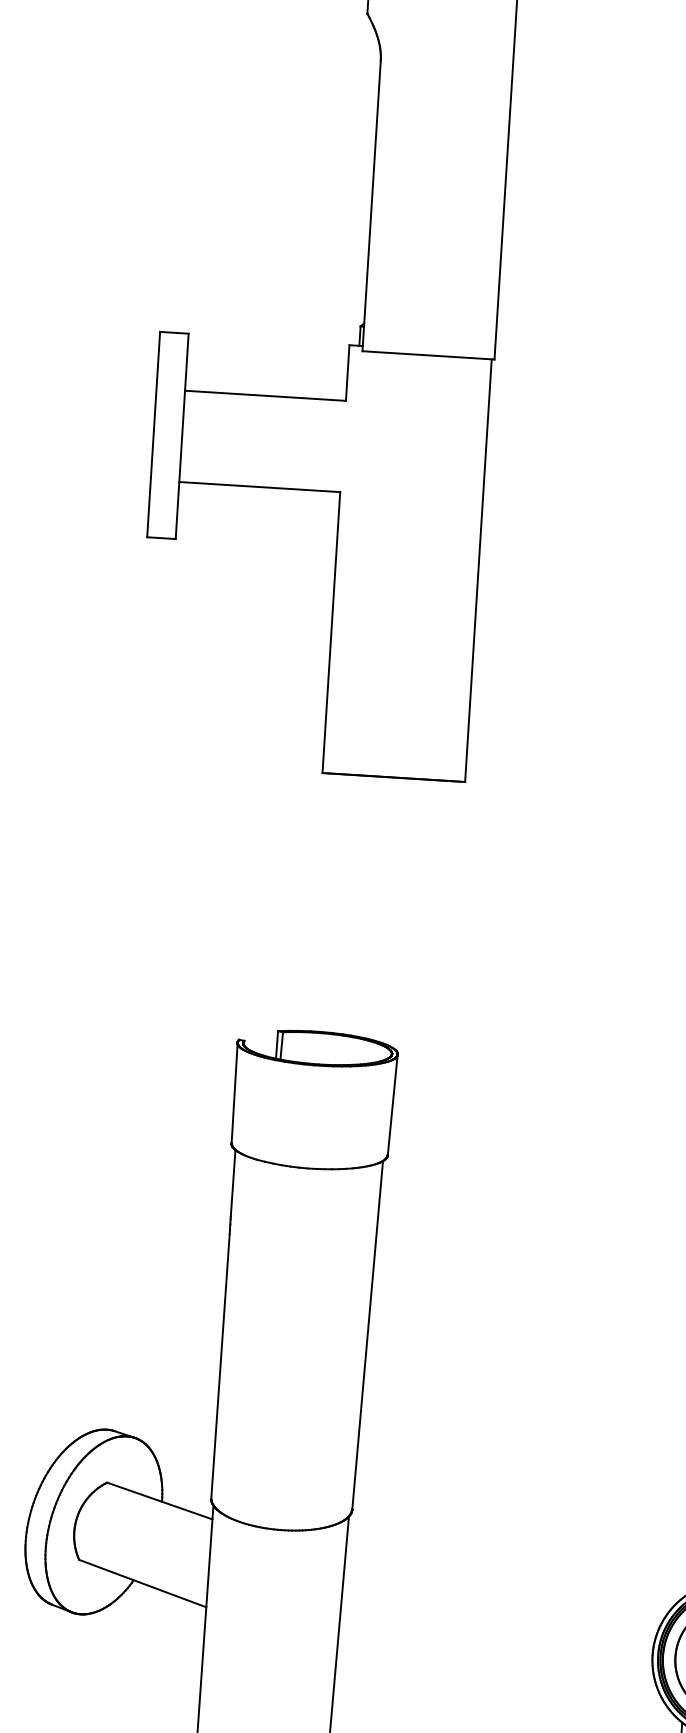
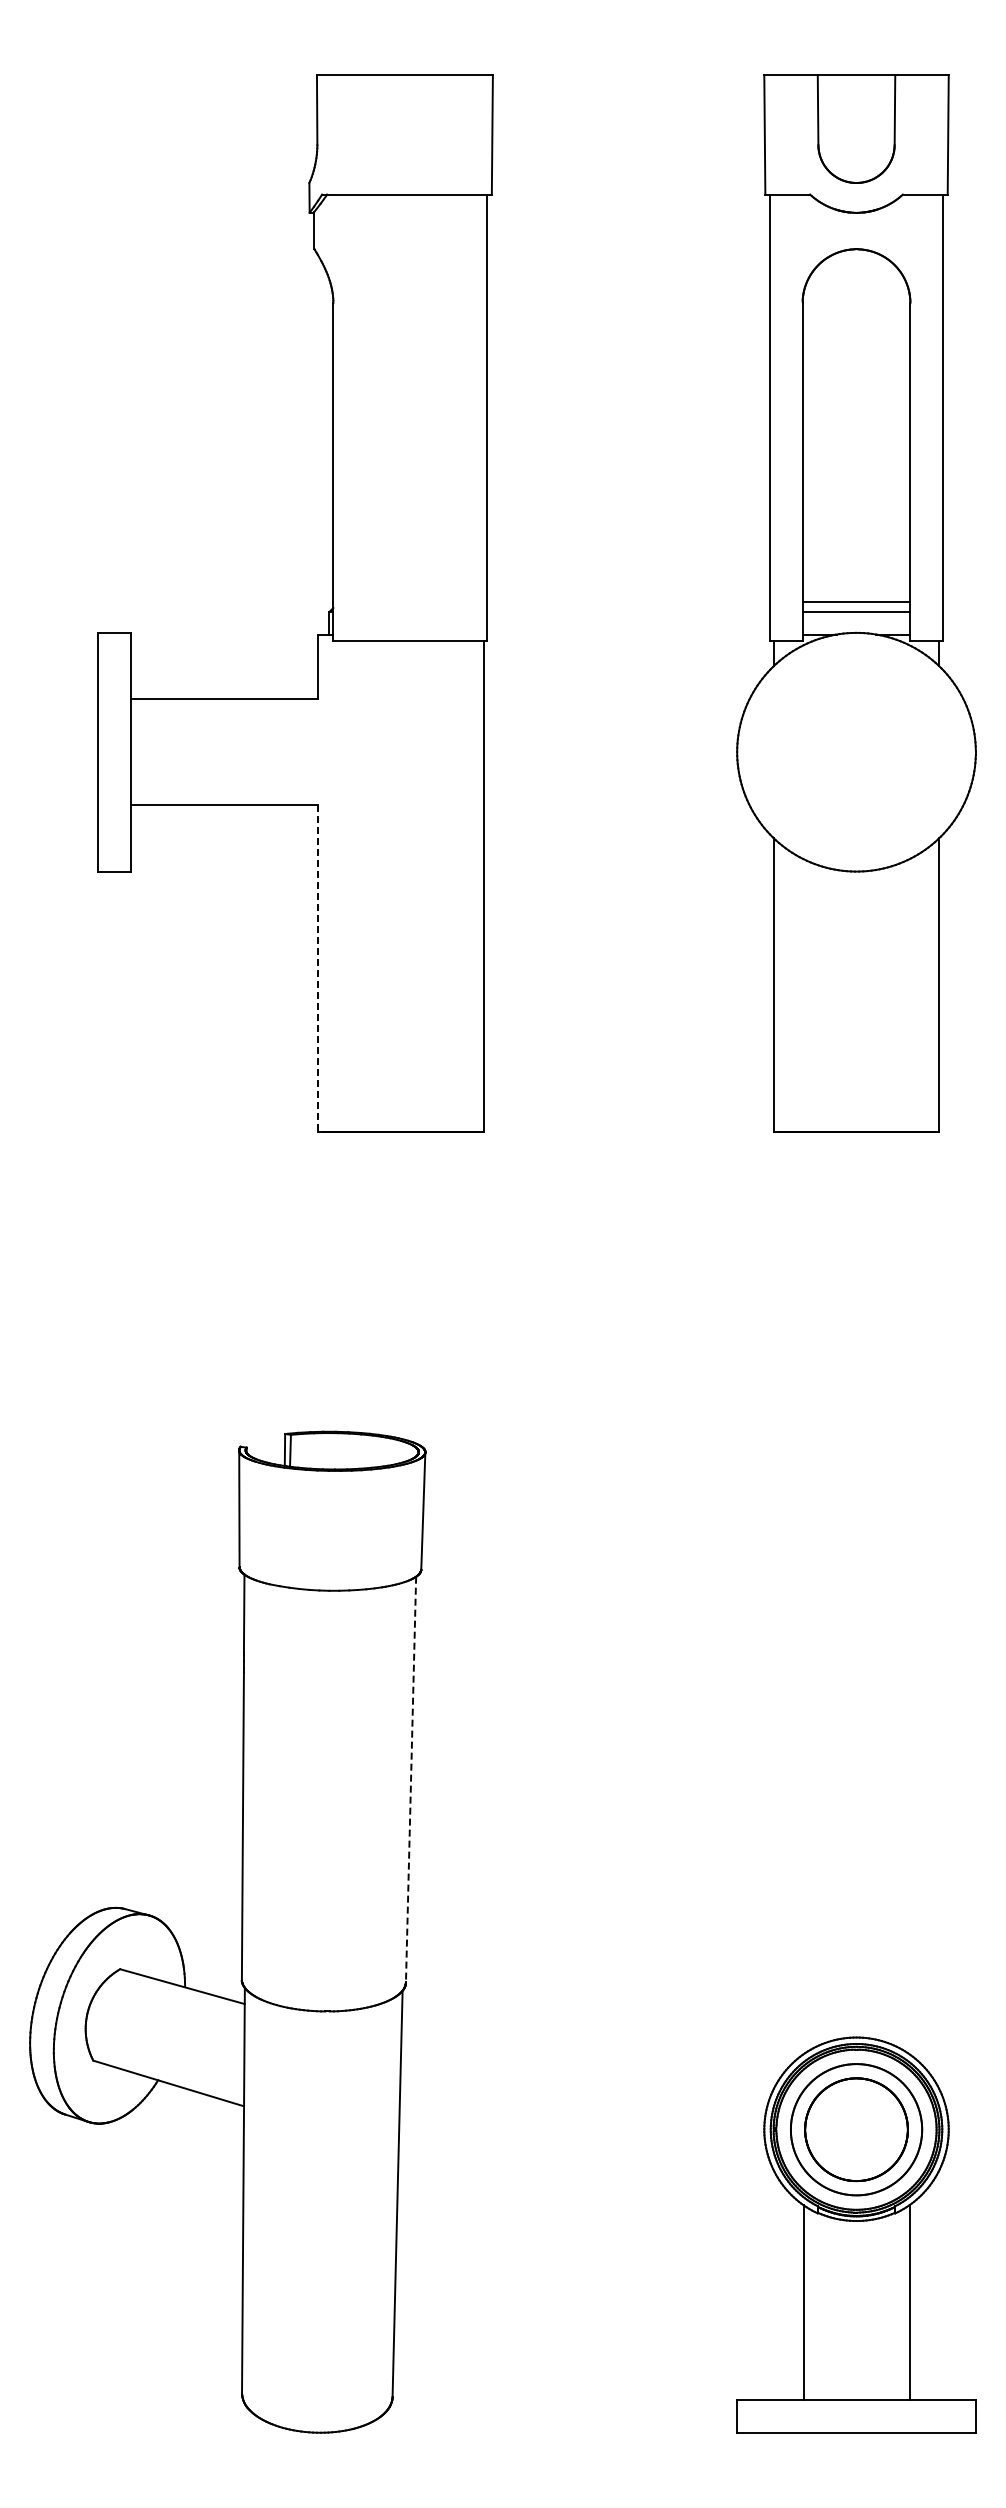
line: (331, 633) -> (317, 969), solid -> dashed
line: (368, 1335) -> (411, 1779), solid -> dashed

